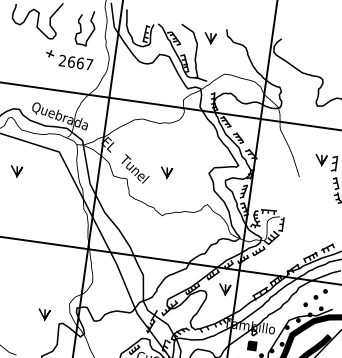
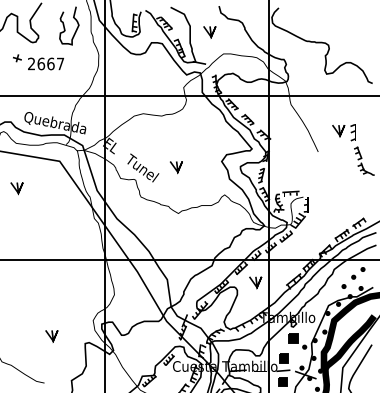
line: (209, 37) -> (209, 31), moved
text: (69, 60) -> (38, 62), moved
line: (42, 314) -> (50, 336), moved

